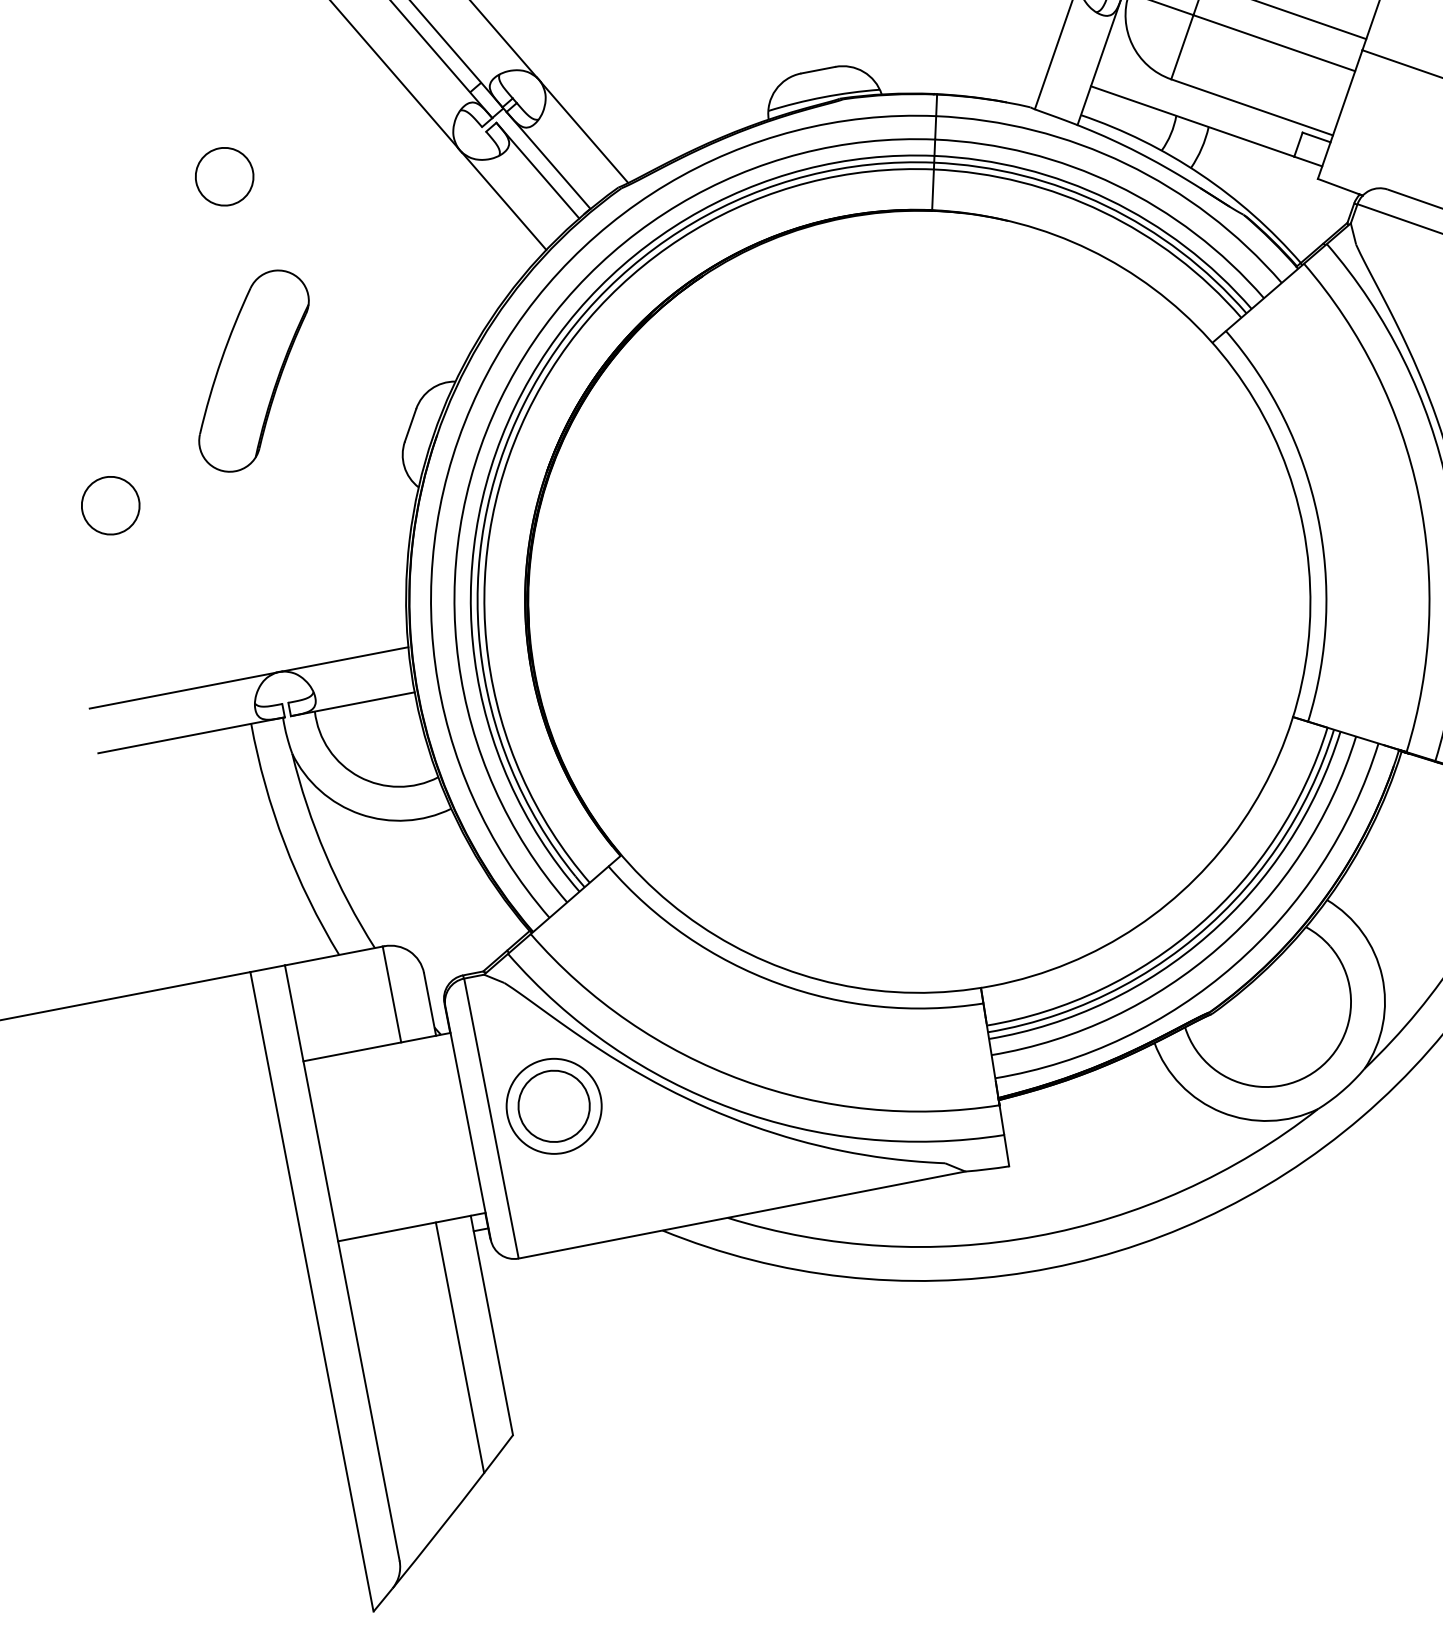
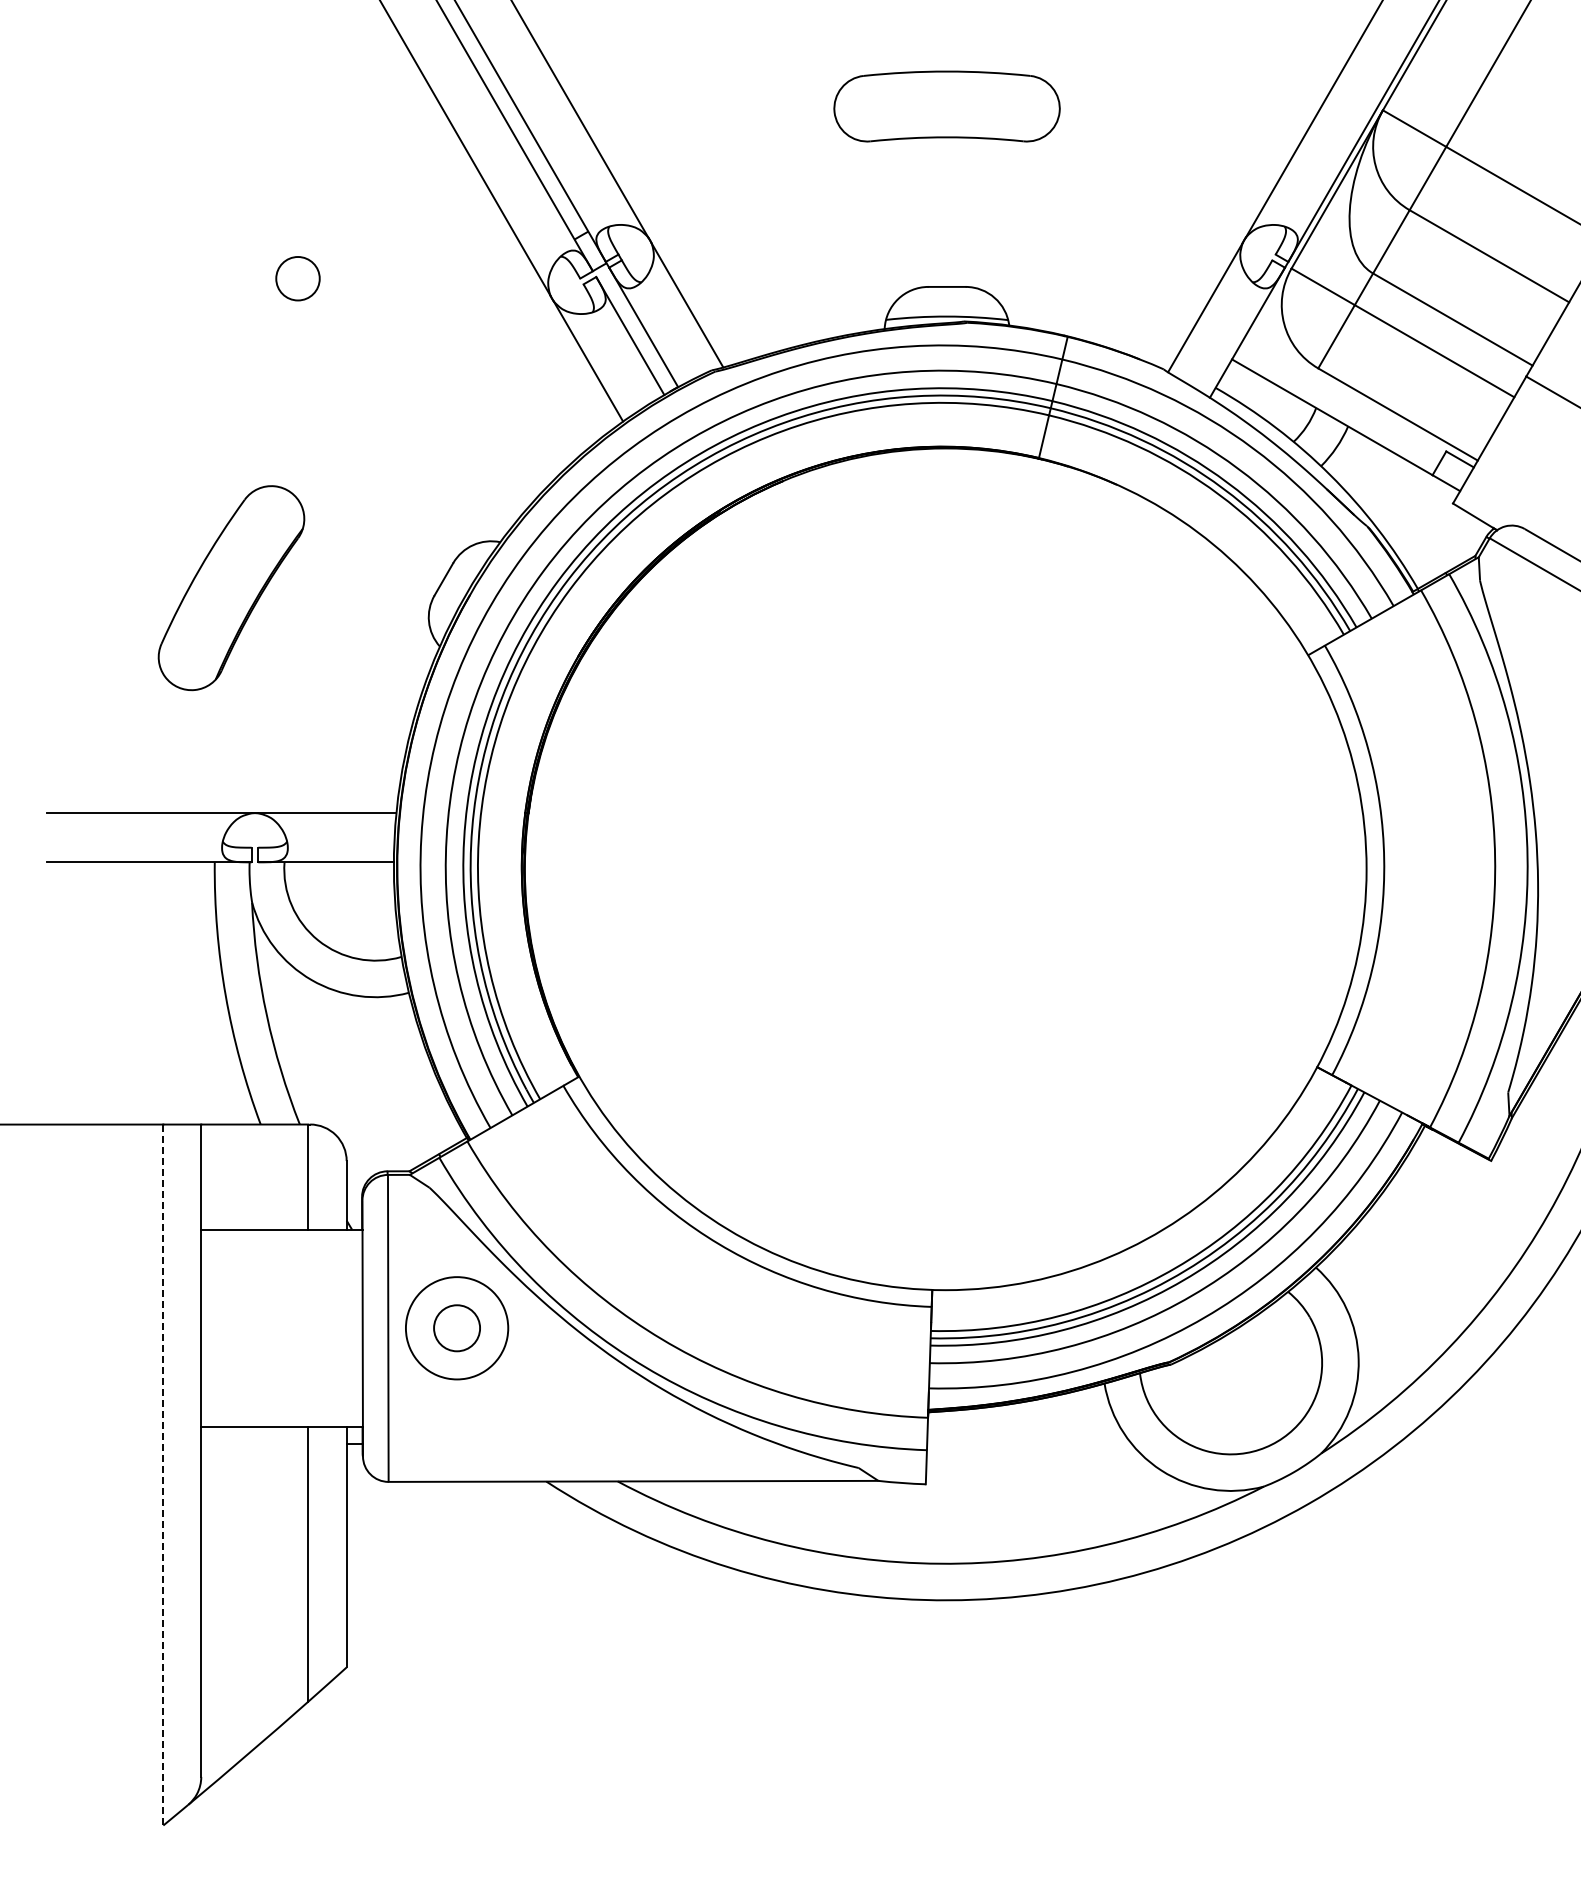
circle: (224, 176) -> (297, 278), size x0.7
part: (254, 371) -> (231, 588), moved
circle: (110, 506) -> (110, 603), removed
circle: (553, 1105) -> (456, 1327), size x0.6
line: (312, 1292) -> (163, 1475), solid -> dashed

